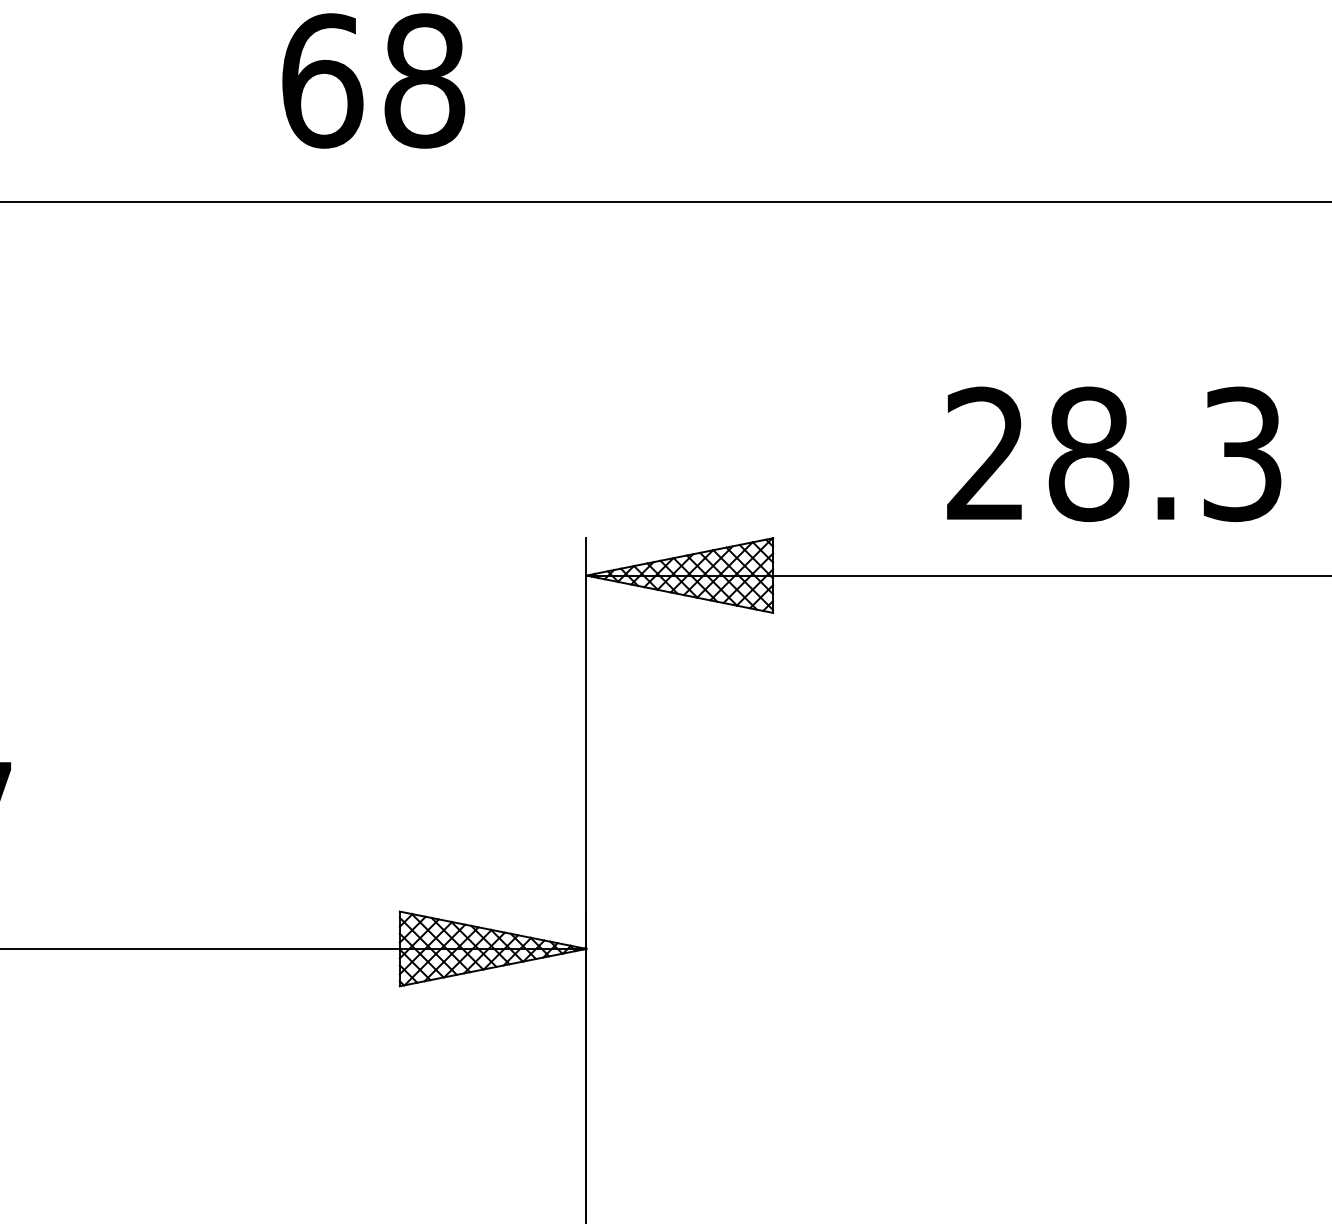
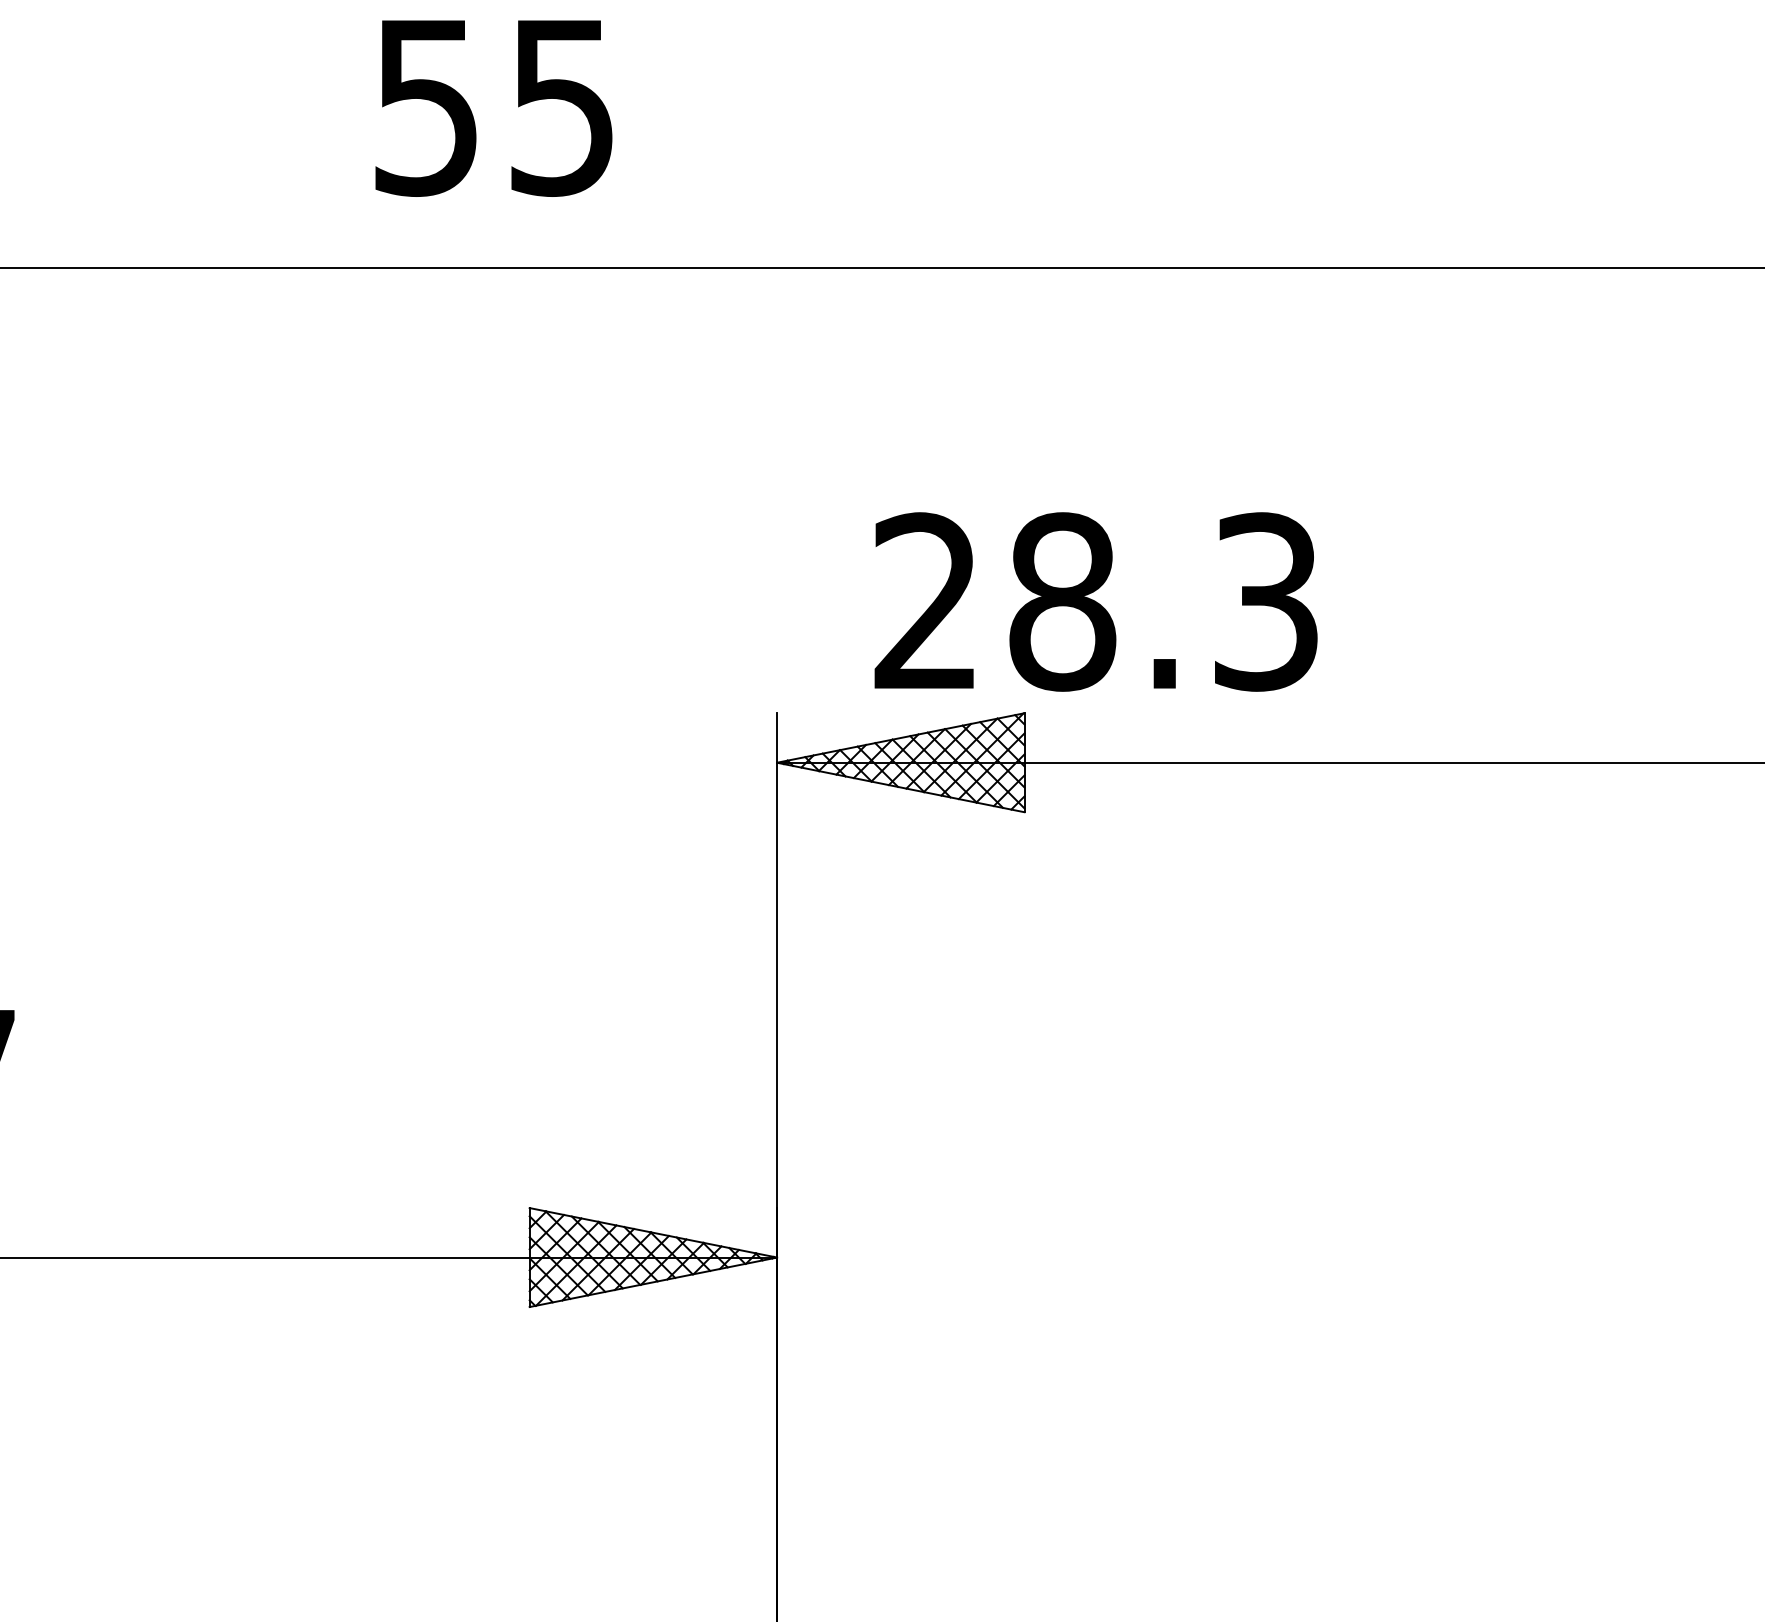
text: (373, 80) -> (494, 106), 68 -> 55
text: (1114, 453) -> (1096, 600), moved

